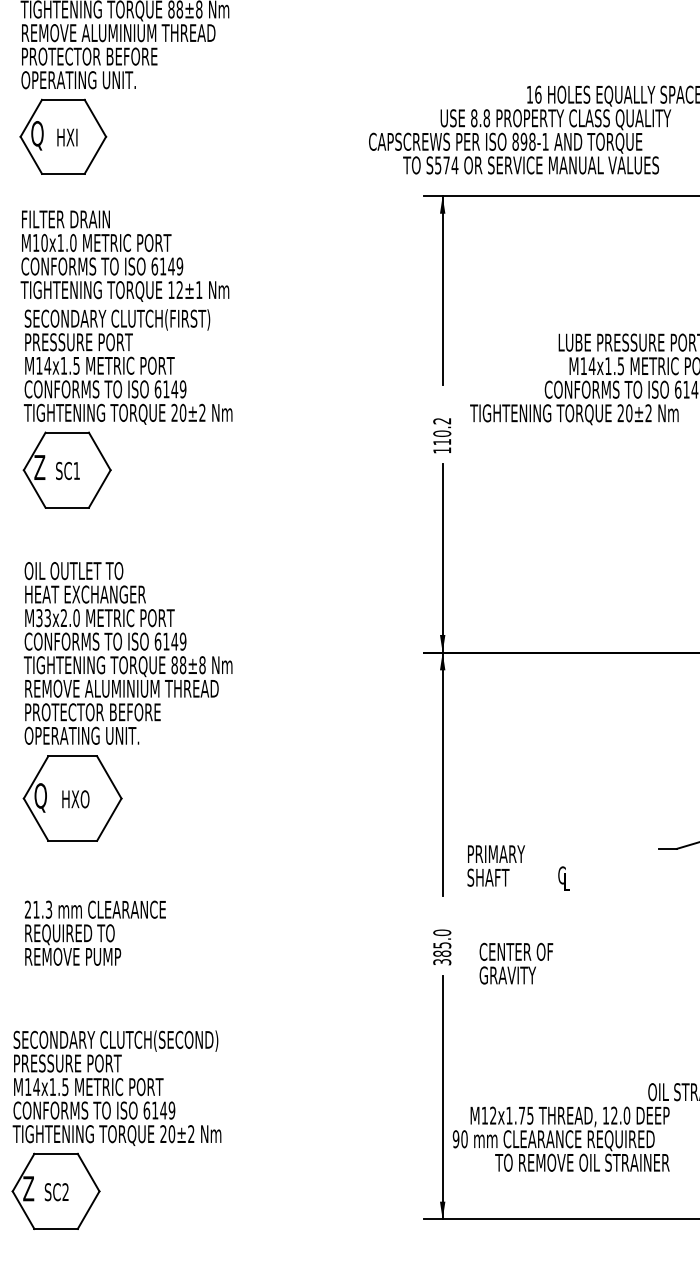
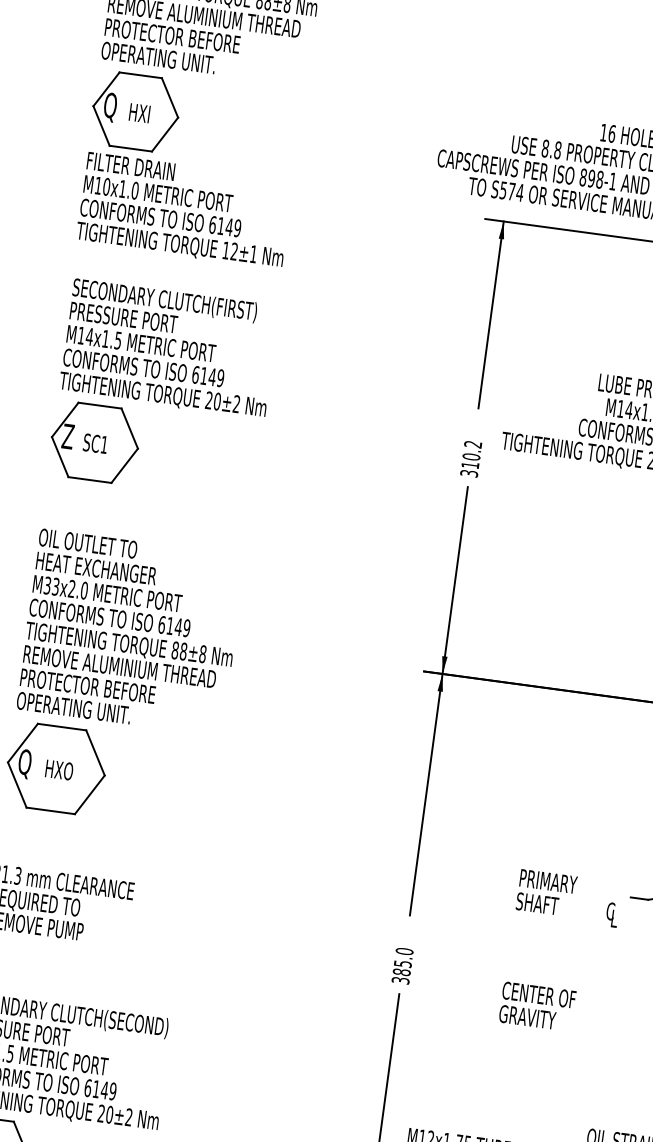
text: (124, 255) -> (184, 210), moved
text: (442, 450) -> (469, 473), 110.2 -> 310.2
text: (518, 867) -> (568, 897), moved
text: (516, 963) -> (537, 1006), moved

